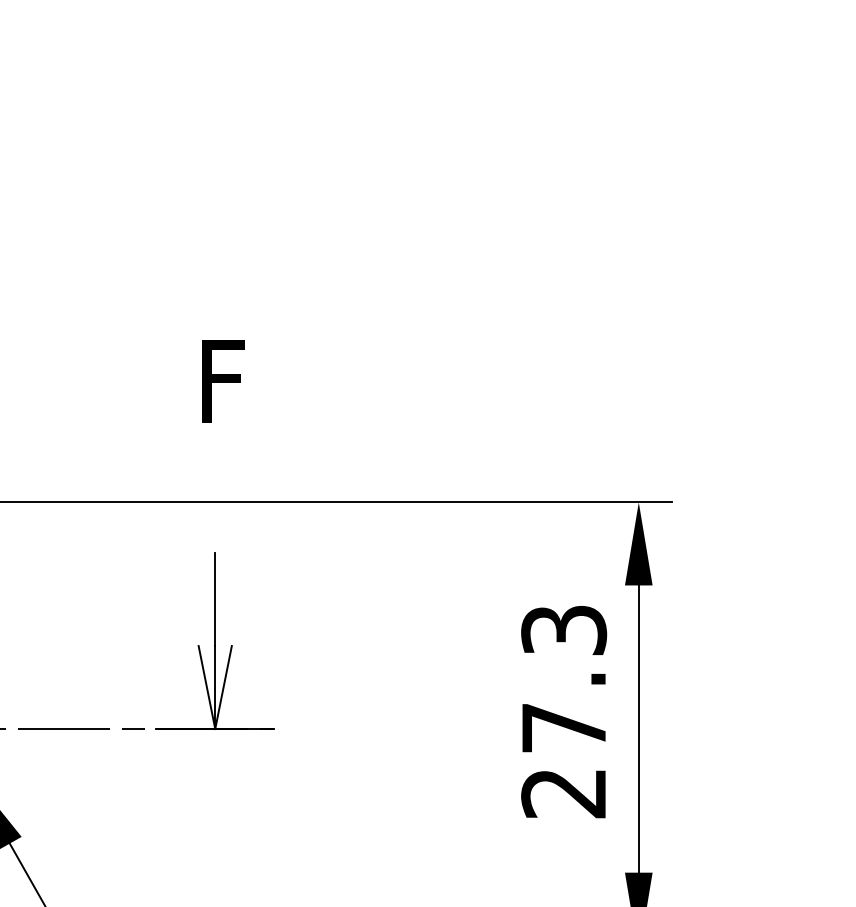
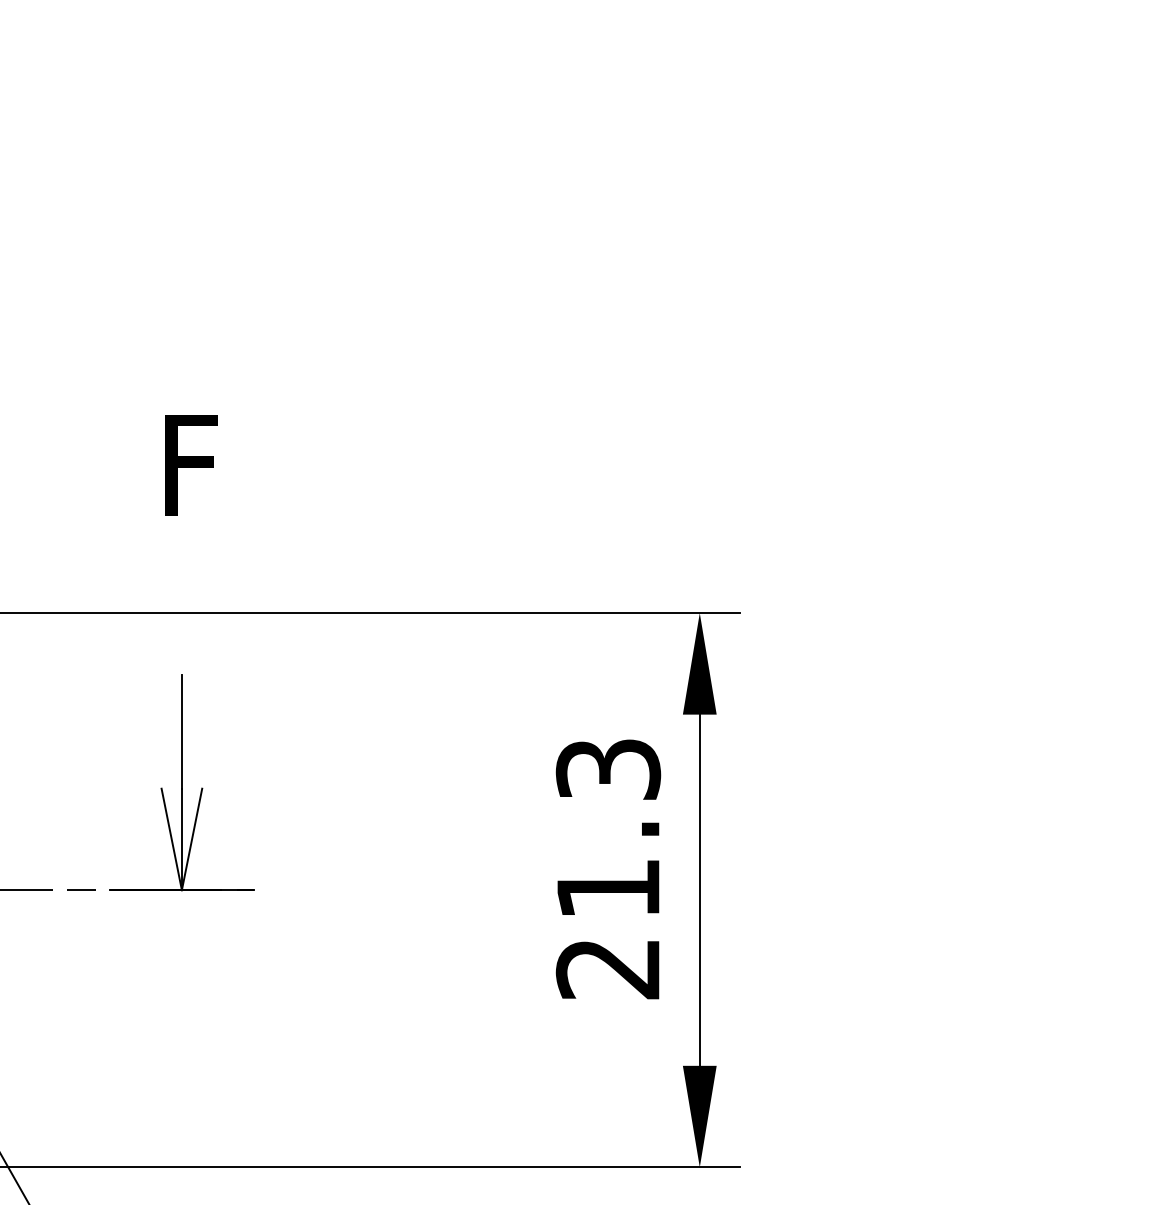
text: (564, 727) -> (608, 888), 27.3 -> 21.3

